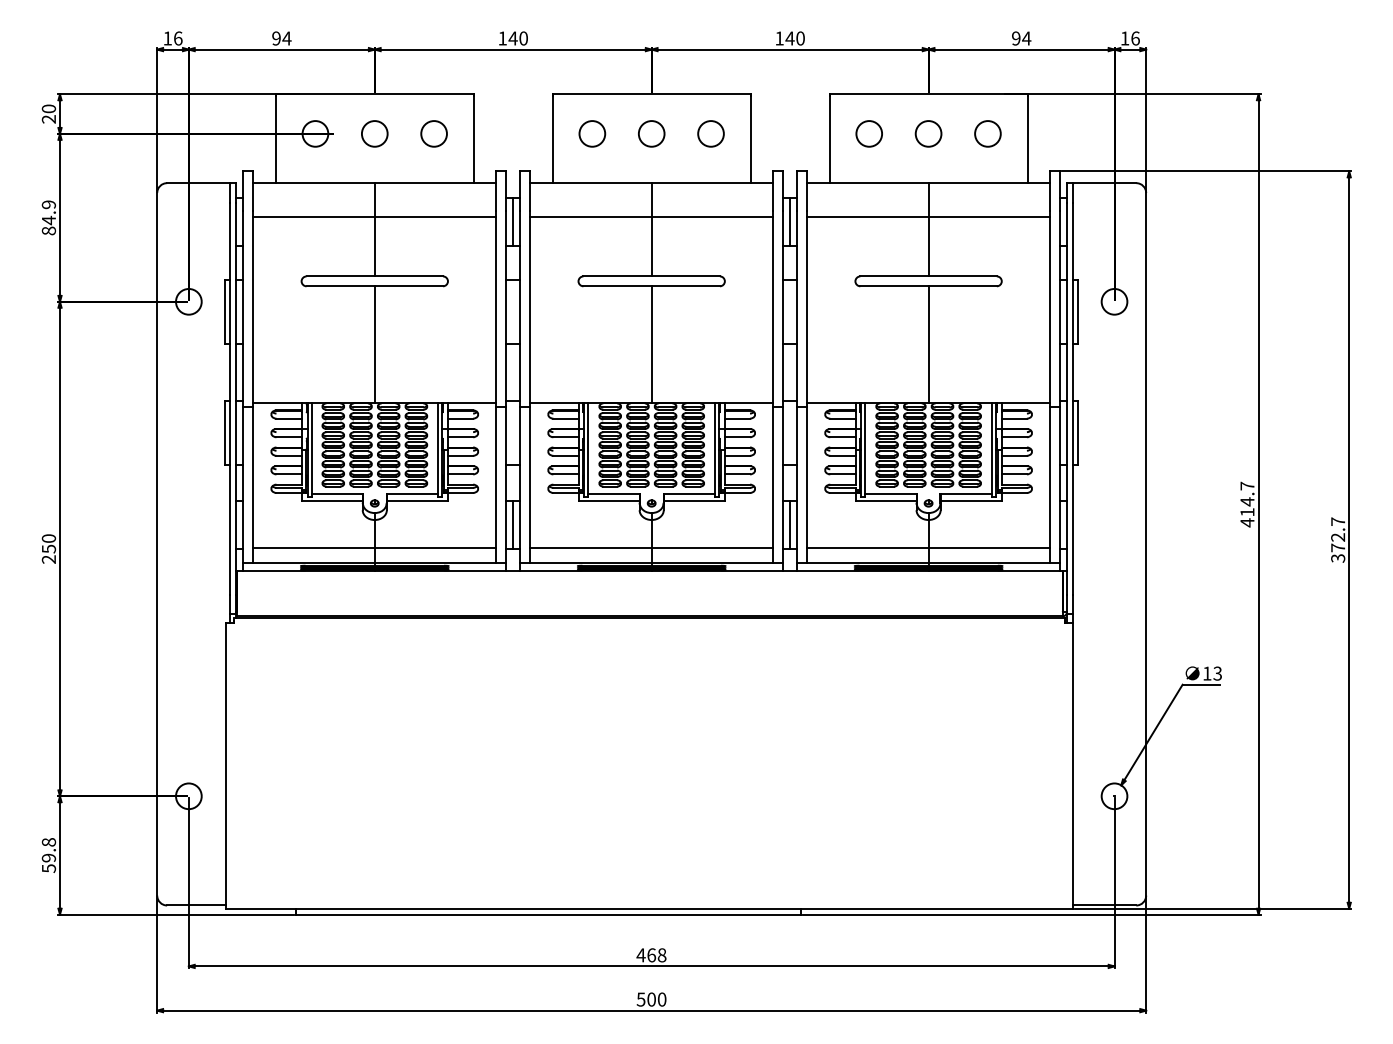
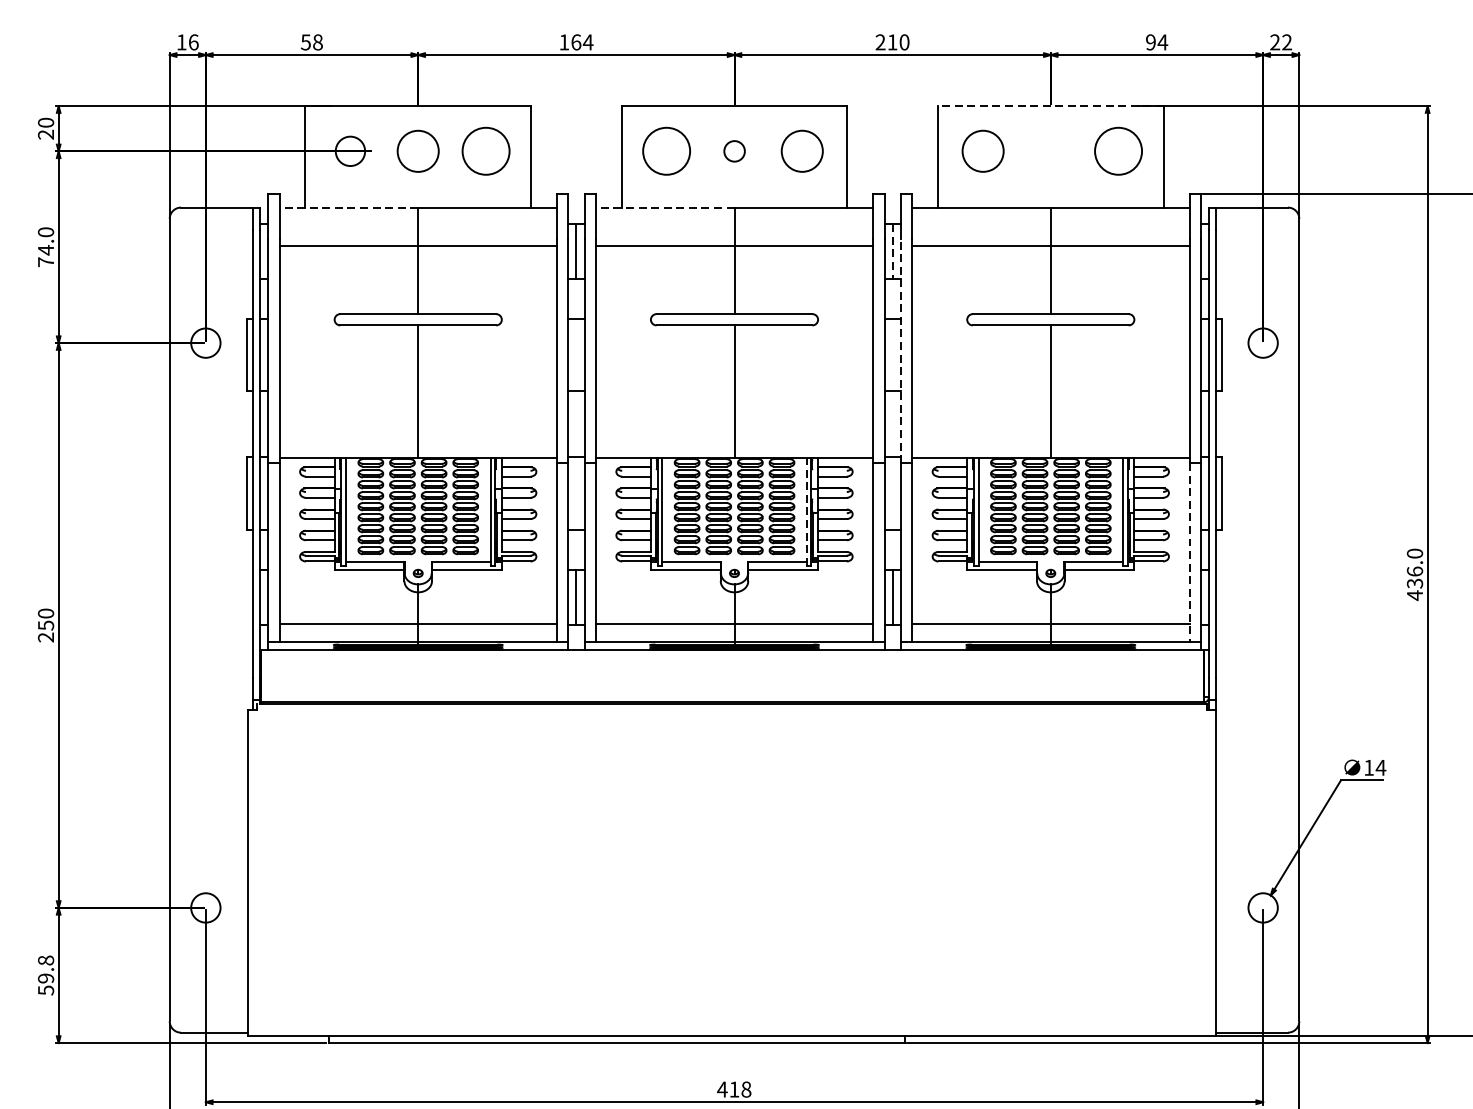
text: (281, 38) -> (311, 42), 94 -> 58
text: (518, 38) -> (582, 42), 140 -> 164
text: (784, 38) -> (886, 42), 140 -> 210
text: (1129, 38) -> (1280, 42), 16 -> 22
line: (928, 94) -> (1050, 106), solid -> dashed
circle: (374, 133) -> (417, 150), size x1.4
circle: (433, 133) -> (485, 150), size x1.6
circle: (592, 133) -> (666, 150), size x1.6
circle: (651, 133) -> (734, 150), size x0.7
circle: (710, 133) -> (801, 150), size x1.4
circle: (868, 133) -> (982, 150), size x1.4
circle: (928, 133) -> (1050, 150), removed
circle: (987, 133) -> (1118, 150), size x1.6
line: (314, 183) -> (349, 207), solid -> dashed
line: (590, 183) -> (664, 207), solid -> dashed
text: (48, 217) -> (45, 246), 84.9 -> 74.0
line: (790, 221) -> (893, 251), solid -> dashed
line: (797, 308) -> (901, 350), solid -> dashed
line: (714, 449) -> (806, 511), solid -> dashed
line: (1050, 485) -> (1190, 552), solid -> dashed
text: (1247, 498) -> (1415, 567), 414.7 -> 436.0
text: (1217, 673) -> (1380, 767), 13 -> 14
text: (651, 955) -> (734, 1089), 468 -> 418

